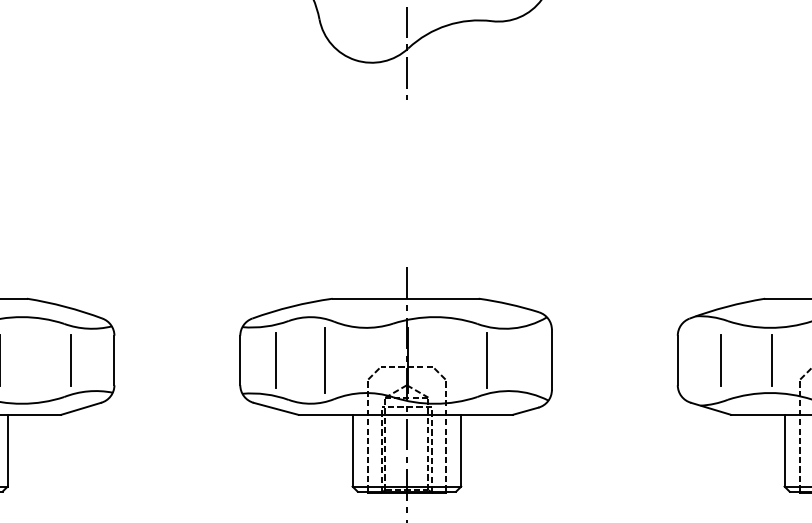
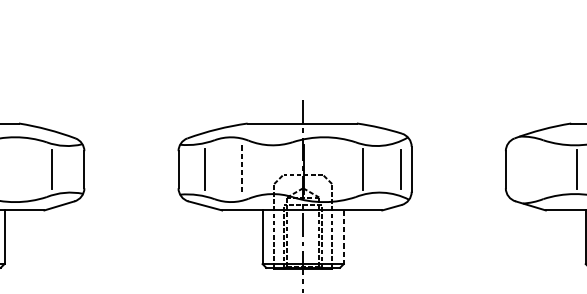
line: (324, 360) -> (241, 169), solid -> dashed
line: (720, 360) -> (400, 169), moved
line: (461, 450) -> (344, 237), solid -> dashed

